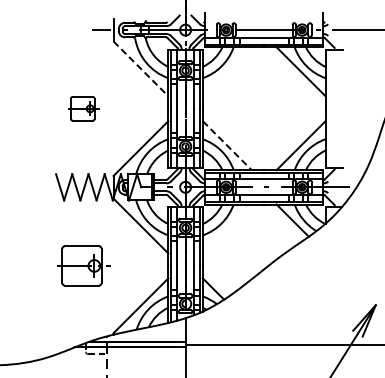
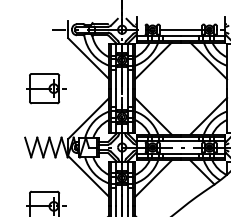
line: (140, 68) -> (88, 58), dashed -> solid
line: (226, 71) -> (152, 60), added
part: (83, 108) -> (45, 88), size x1.67
line: (227, 145) -> (153, 116), dashed -> solid
line: (226, 228) -> (152, 178), added

